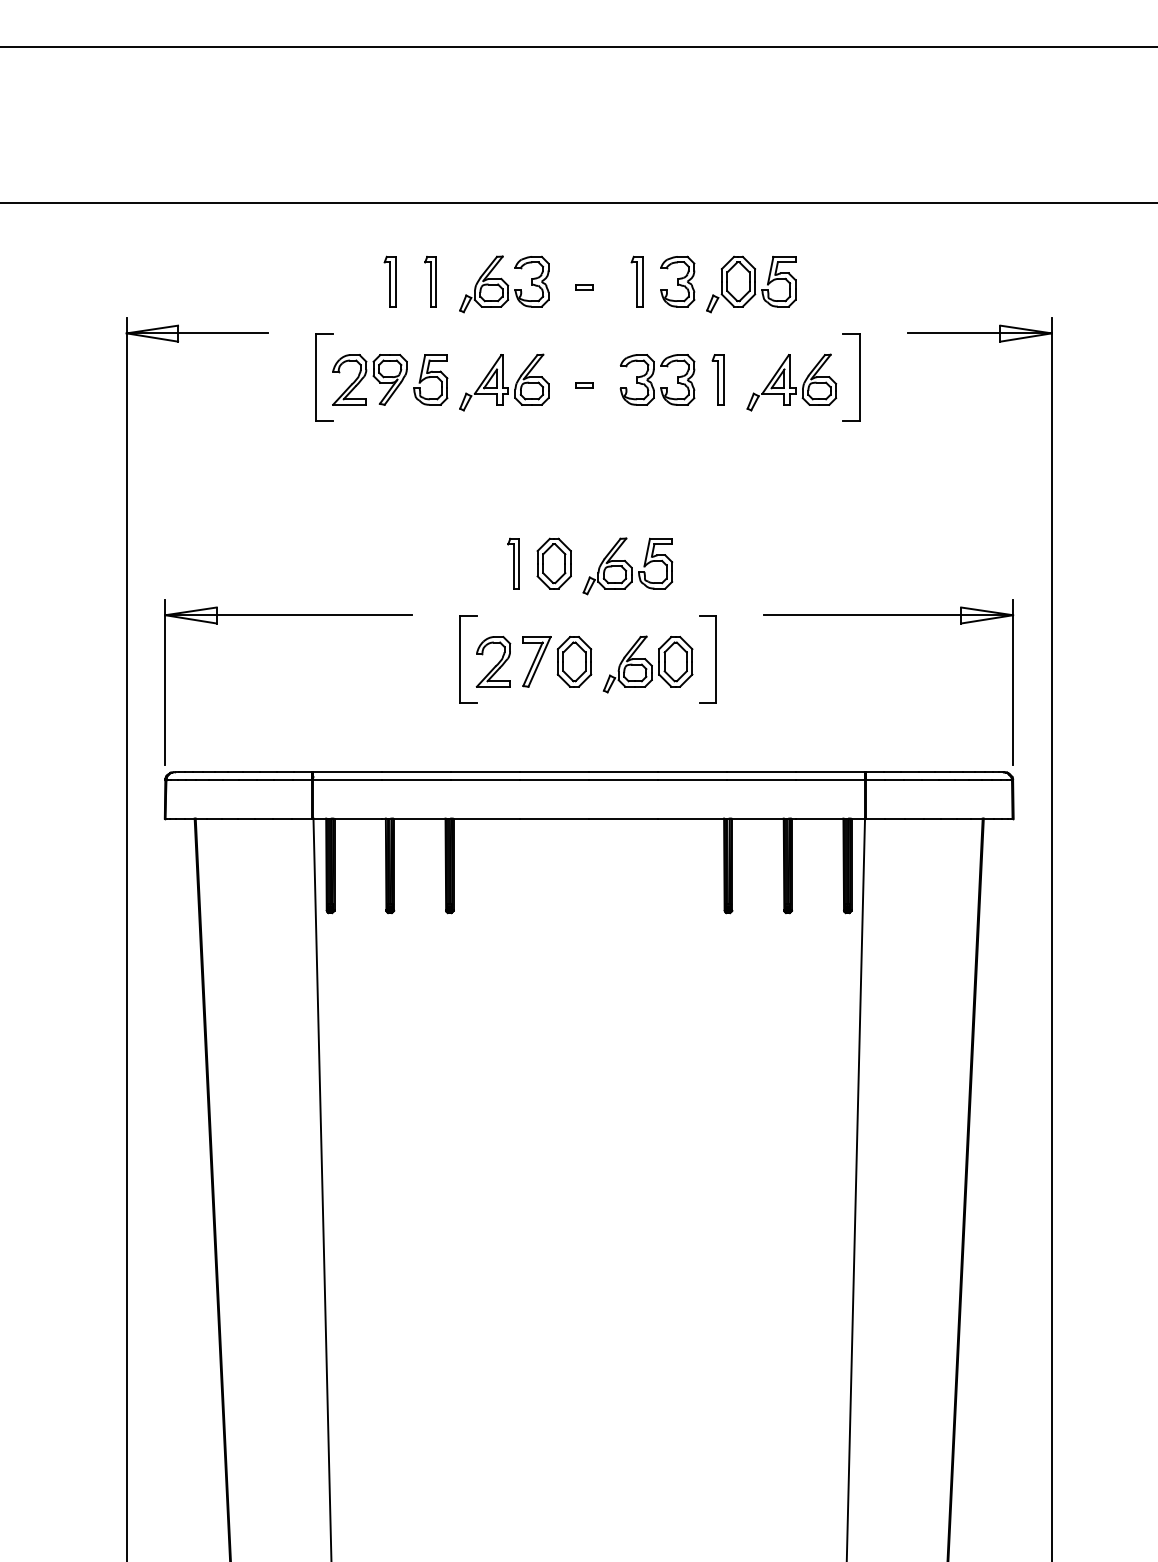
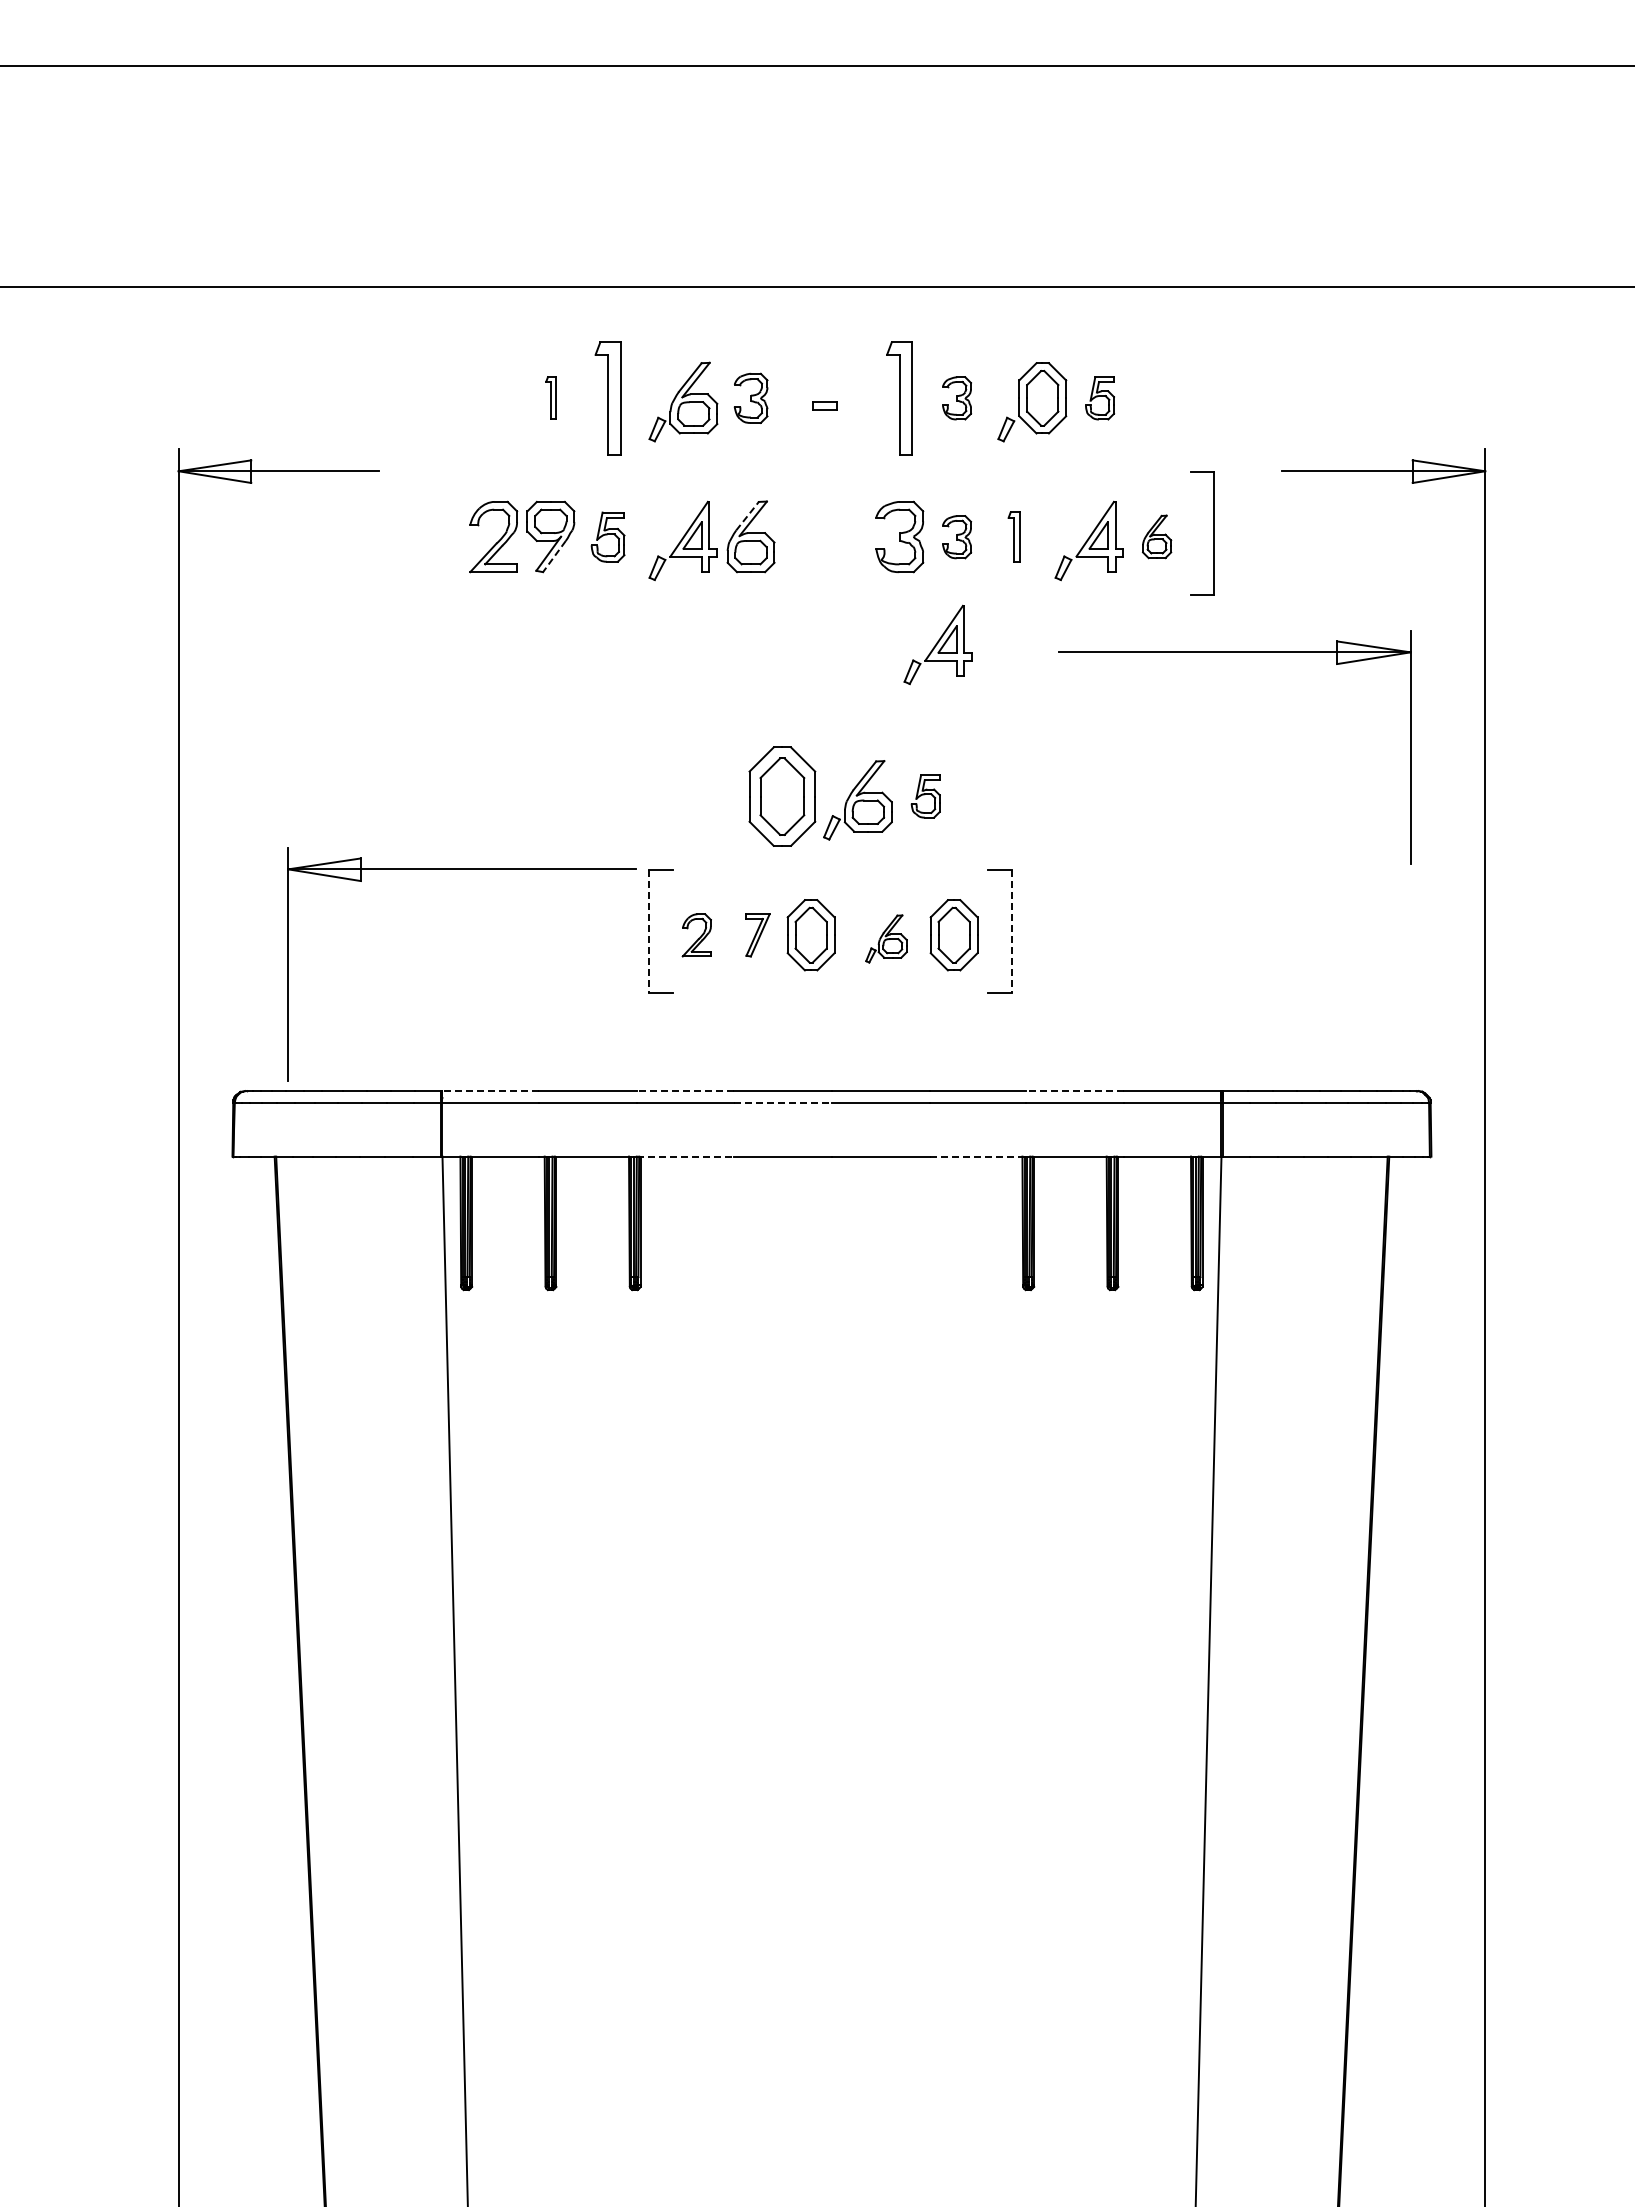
part: (389, 281) -> (550, 397), size x0.6
part: (430, 281) -> (607, 397), size x1.6
part: (531, 281) -> (750, 398), size x0.7
part: (637, 281) -> (899, 397), size x1.6
part: (677, 281) -> (956, 398), size x0.6
part: (778, 281) -> (1099, 398), size x0.6
line: (529, 364) -> (747, 515), solid -> dashed
part: (316, 377) -> (446, 533), removed
part: (717, 379) -> (1013, 536), size x0.7
part: (819, 379) -> (1156, 536), size x0.6
part: (430, 380) -> (607, 537), size x0.7
part: (677, 380) -> (956, 537), size x0.6
part: (583, 385) -> (824, 544), removed
line: (392, 394) -> (554, 557), solid -> dashed
part: (663, 456) -> (937, 644), added
part: (513, 563) -> (724, 796), removed
part: (554, 563) -> (782, 796), size x1.4
part: (655, 563) -> (925, 796), size x0.6
part: (288, 615) -> (461, 869), moved
part: (888, 615) -> (1234, 652), moved
line: (460, 659) -> (649, 931), solid -> dashed
line: (716, 659) -> (1011, 931), solid -> dashed
part: (493, 662) -> (696, 935), size x0.6
part: (536, 662) -> (757, 935), size x0.6
part: (627, 664) -> (886, 938), size x0.6
line: (347, 772) -> (490, 1091), solid -> dashed
line: (485, 772) -> (685, 1091), solid -> dashed
line: (761, 772) -> (1075, 1091), solid -> dashed
line: (554, 780) -> (783, 1102), solid -> dashed
line: (485, 818) -> (685, 1156), solid -> dashed
line: (692, 818) -> (978, 1156), solid -> dashed

